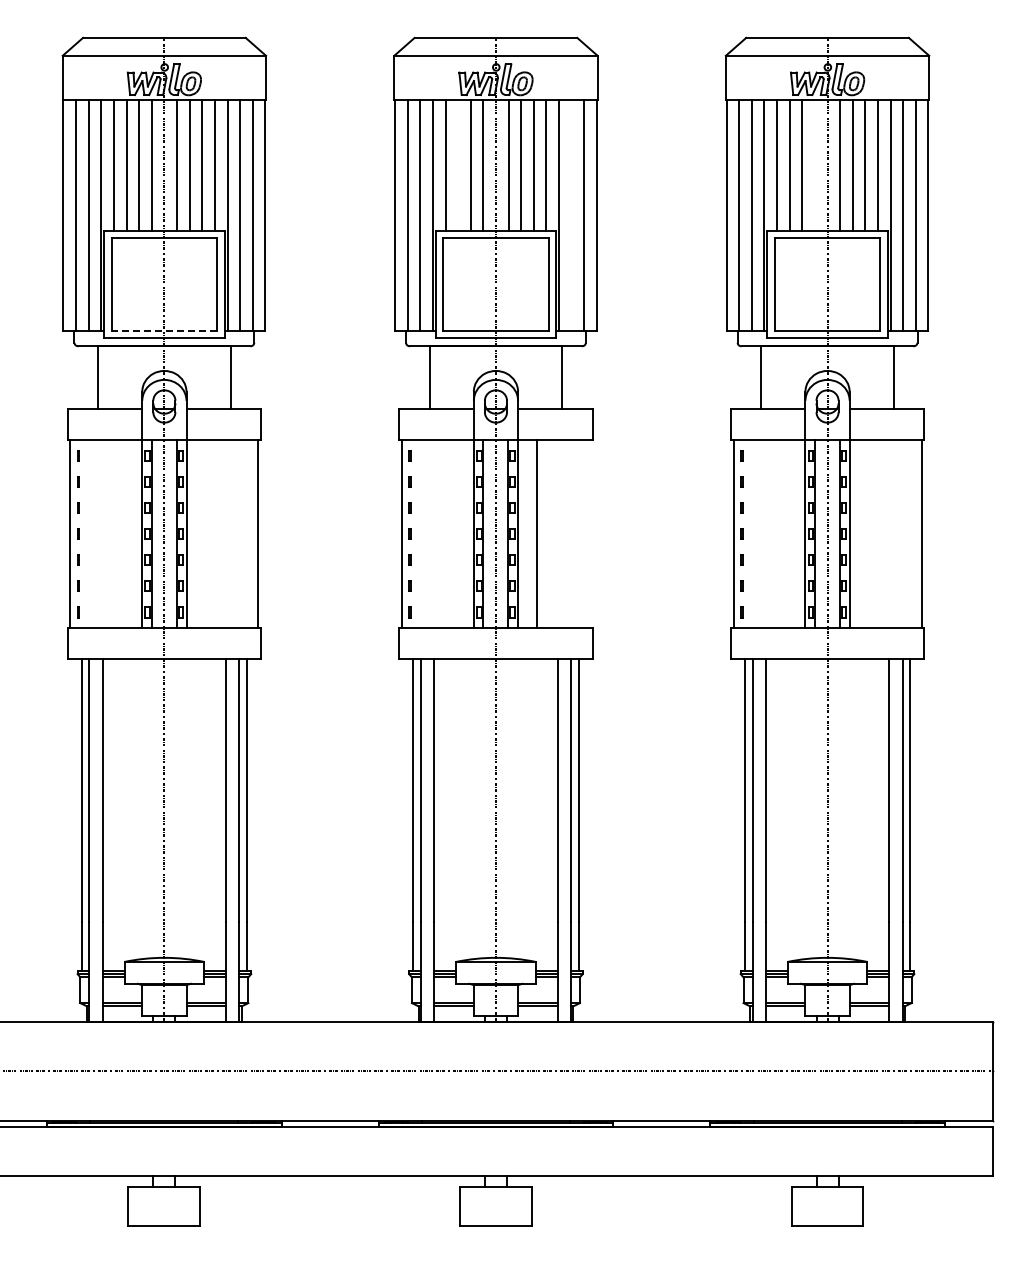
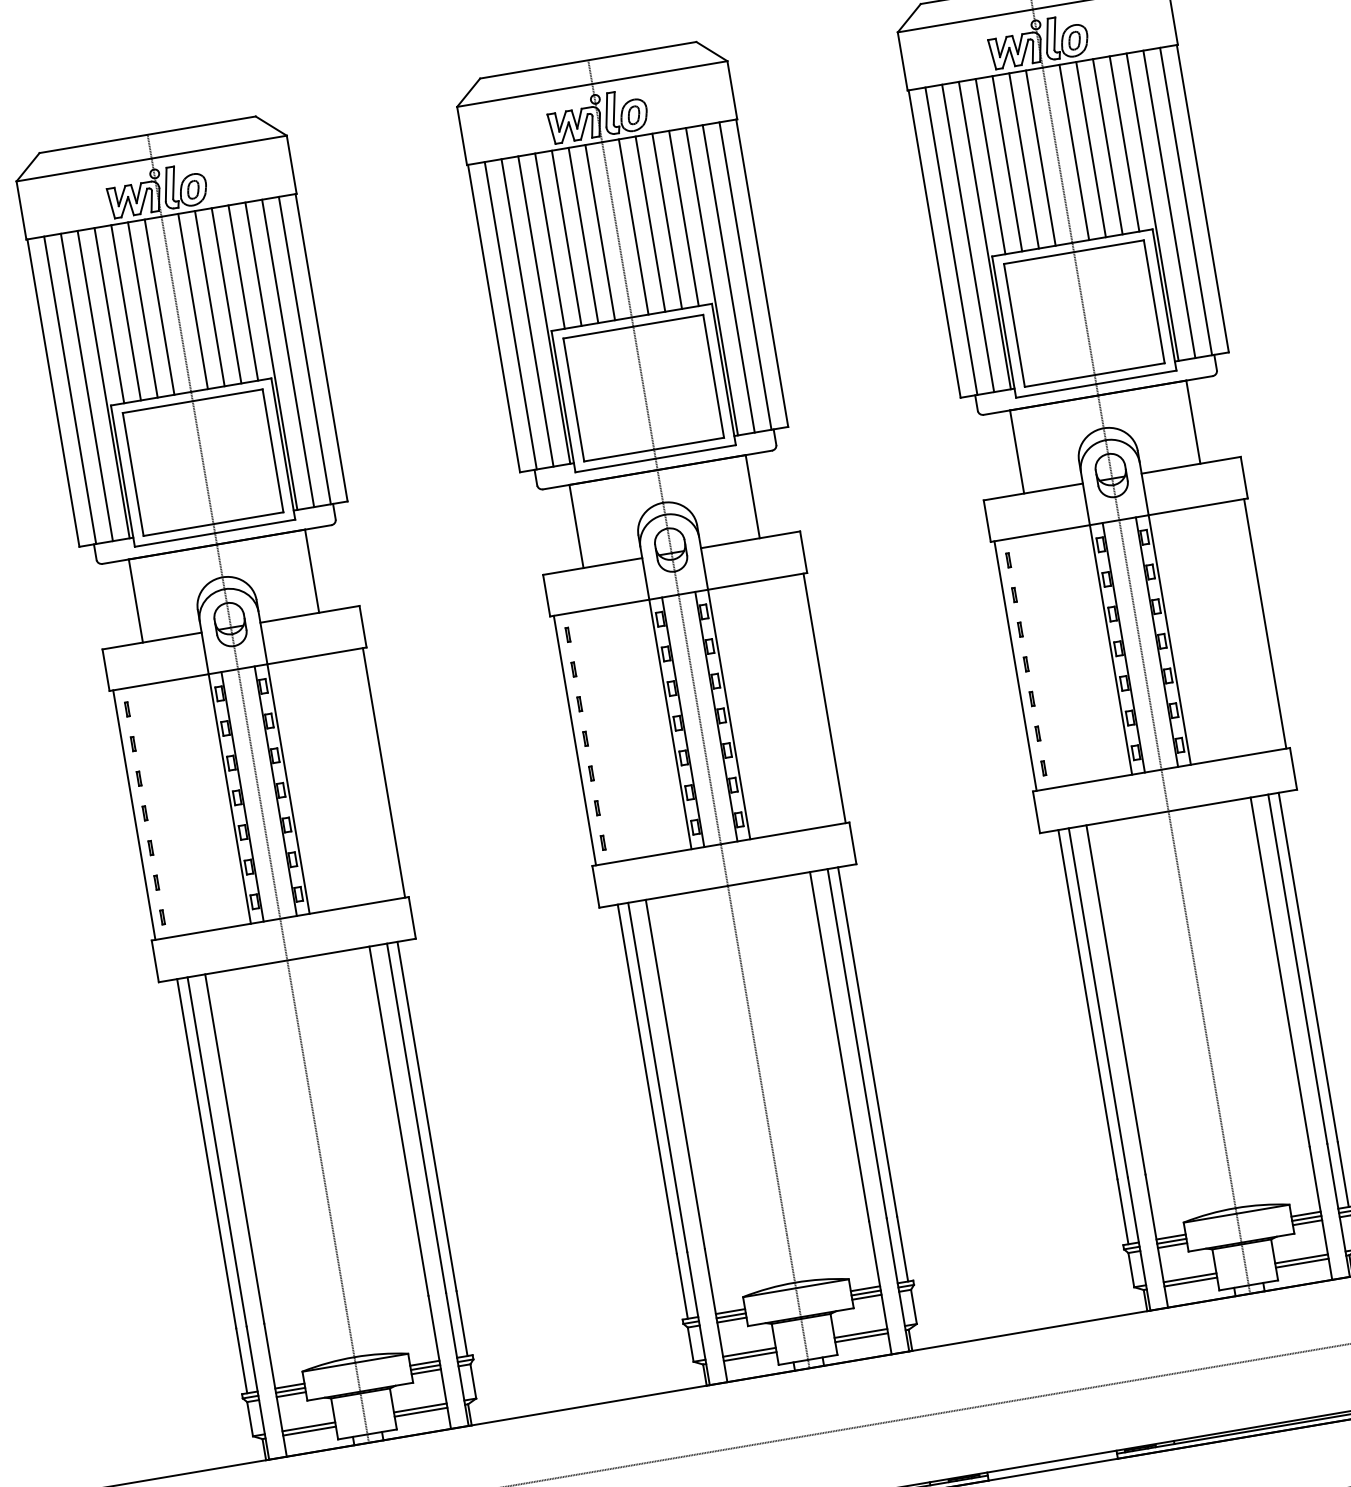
line: (458, 165) -> (567, 238), added
line: (814, 165) -> (1040, 158), added
line: (571, 214) -> (728, 277), added
line: (164, 330) -> (213, 523), dashed -> solid
line: (536, 533) -> (823, 697), moved

